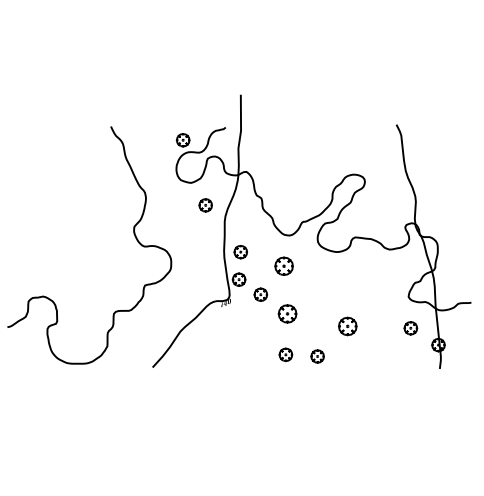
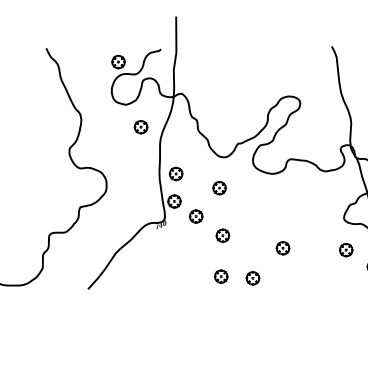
part: (284, 266) -> (219, 188), size x0.71
part: (287, 313) -> (222, 235), size x0.71
part: (347, 326) -> (282, 248), size x0.71

